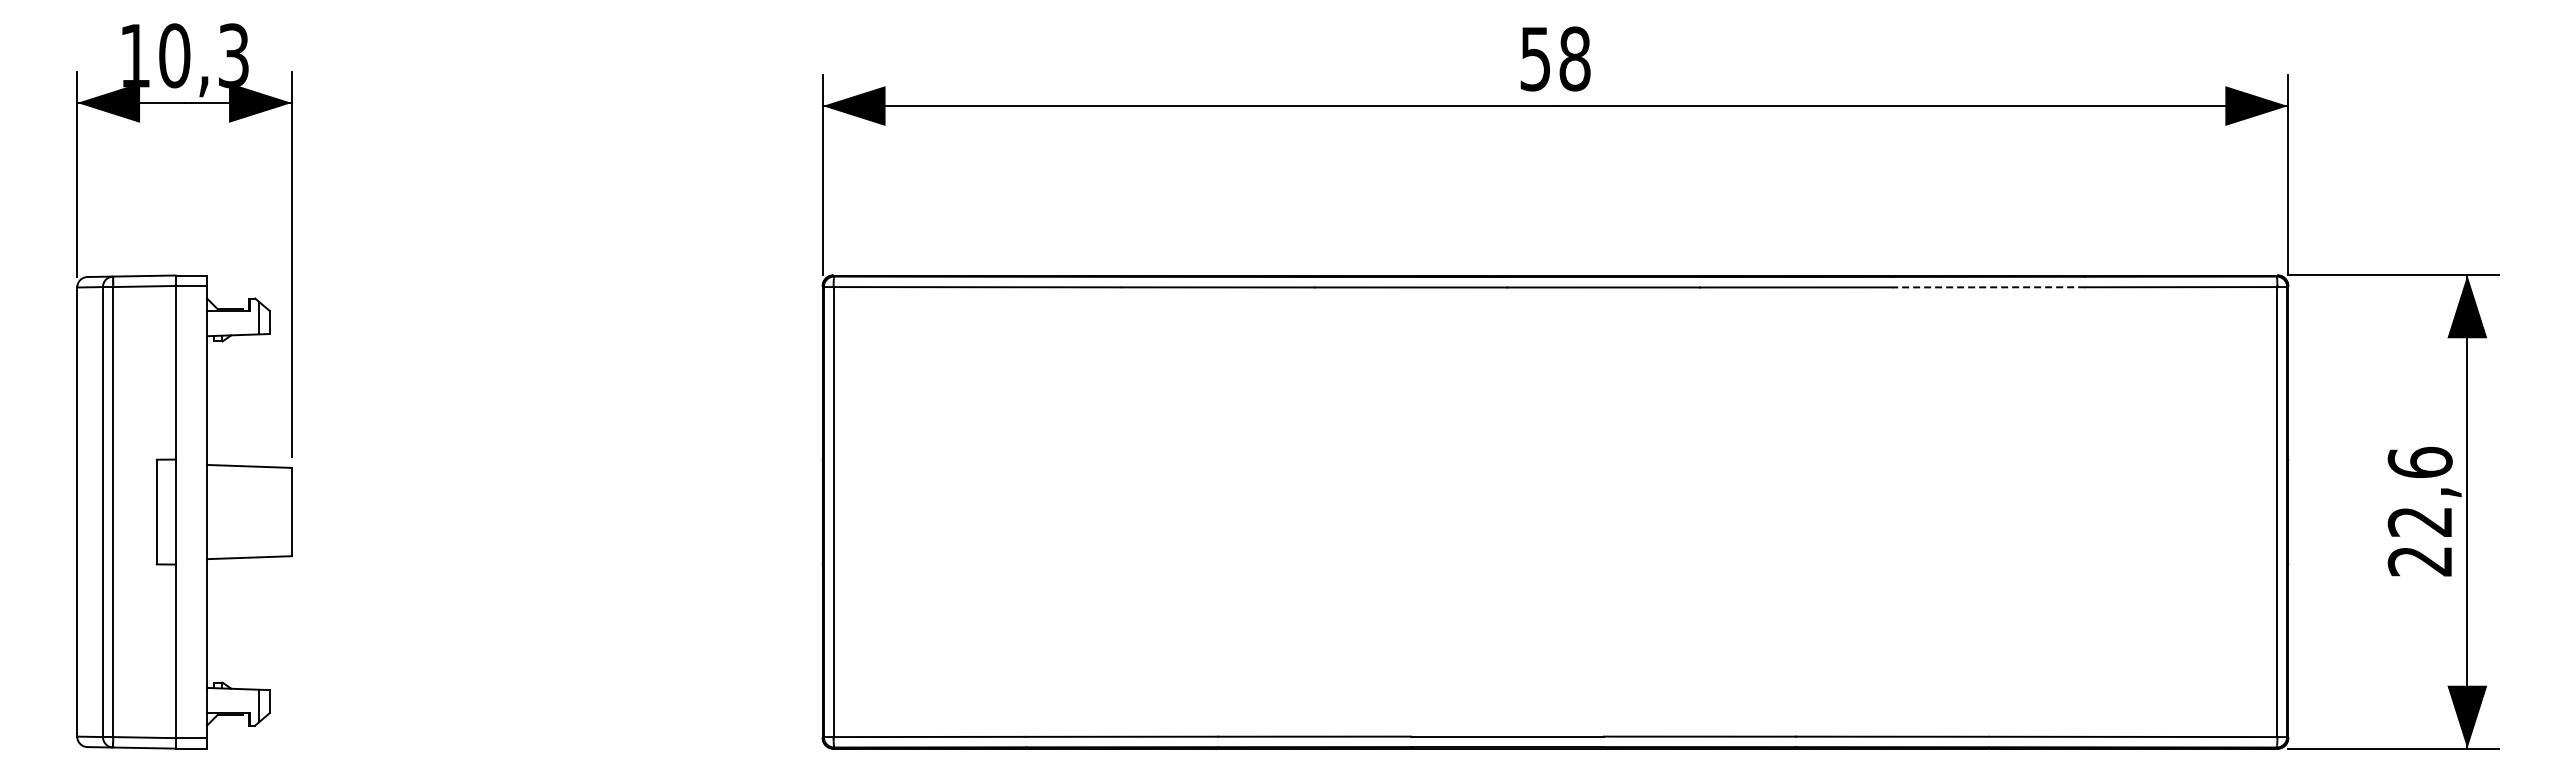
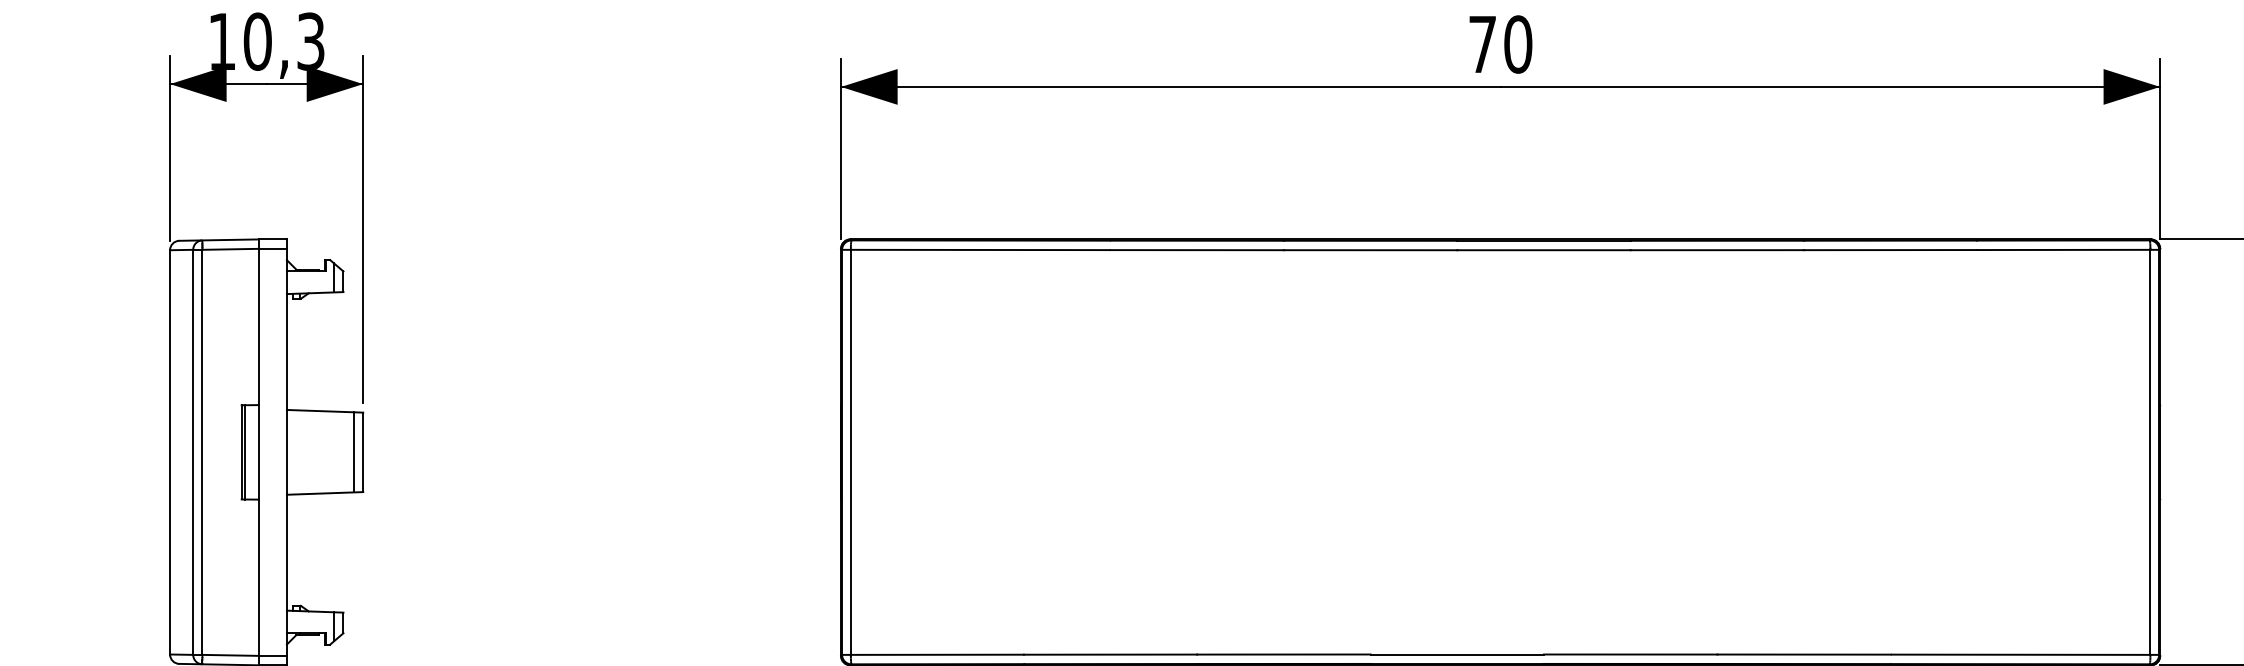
text: (1555, 58) -> (1500, 44), 58 -> 70
line: (1988, 287) -> (1890, 250), dashed -> solid
line: (160, 511) -> (245, 451), added
line: (281, 511) -> (353, 451), added

